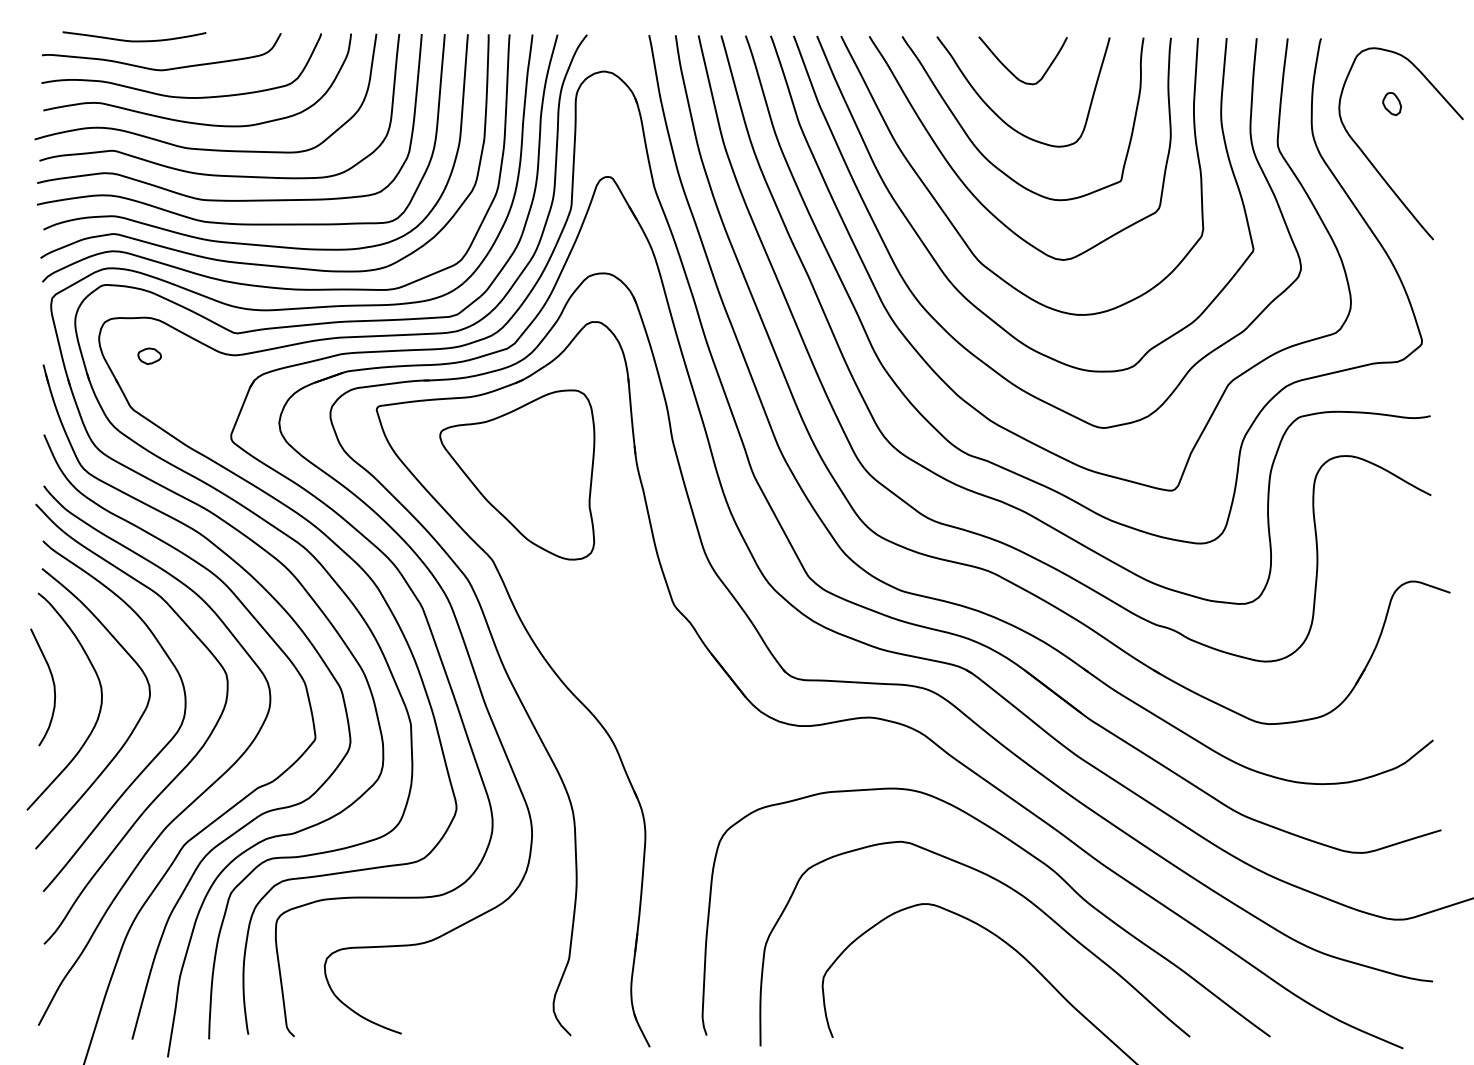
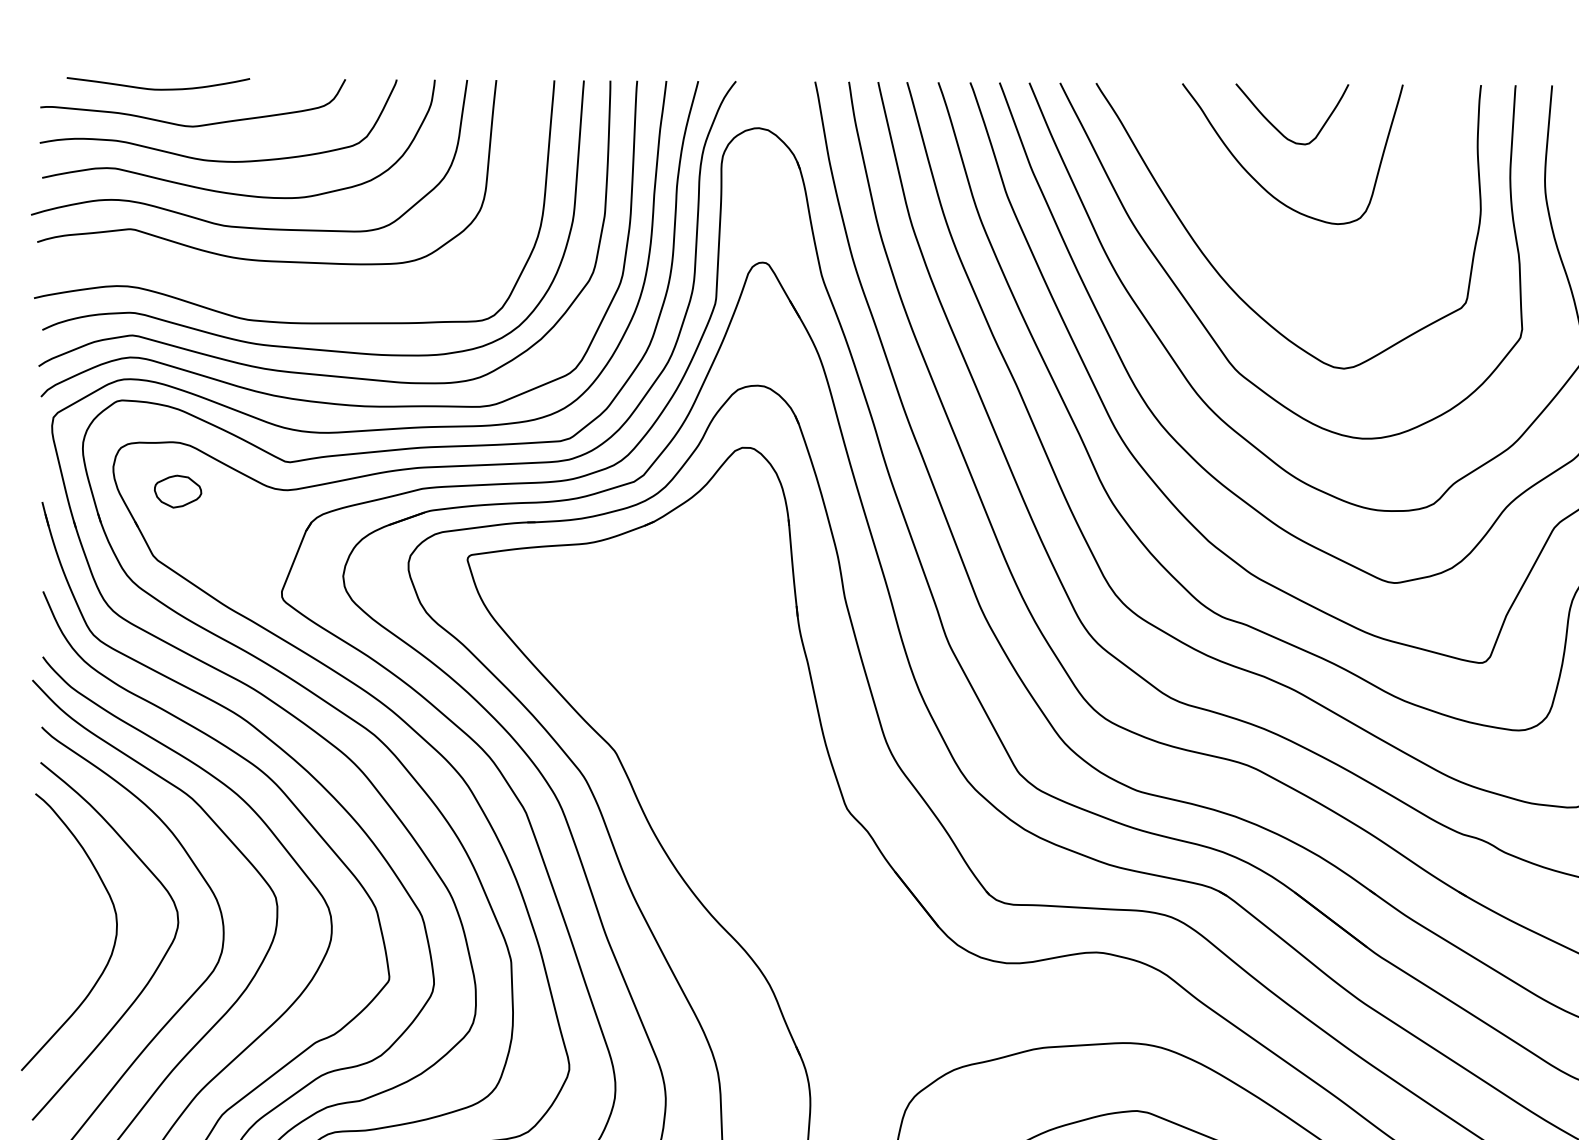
curve: (979, 149) -> (1236, 227), removed
curve: (228, 199) -> (278, 291), removed
part: (149, 355) -> (177, 490), size x1.6
part: (517, 474) -> (647, 642), removed
curve: (53, 687) -> (55, 914), removed

